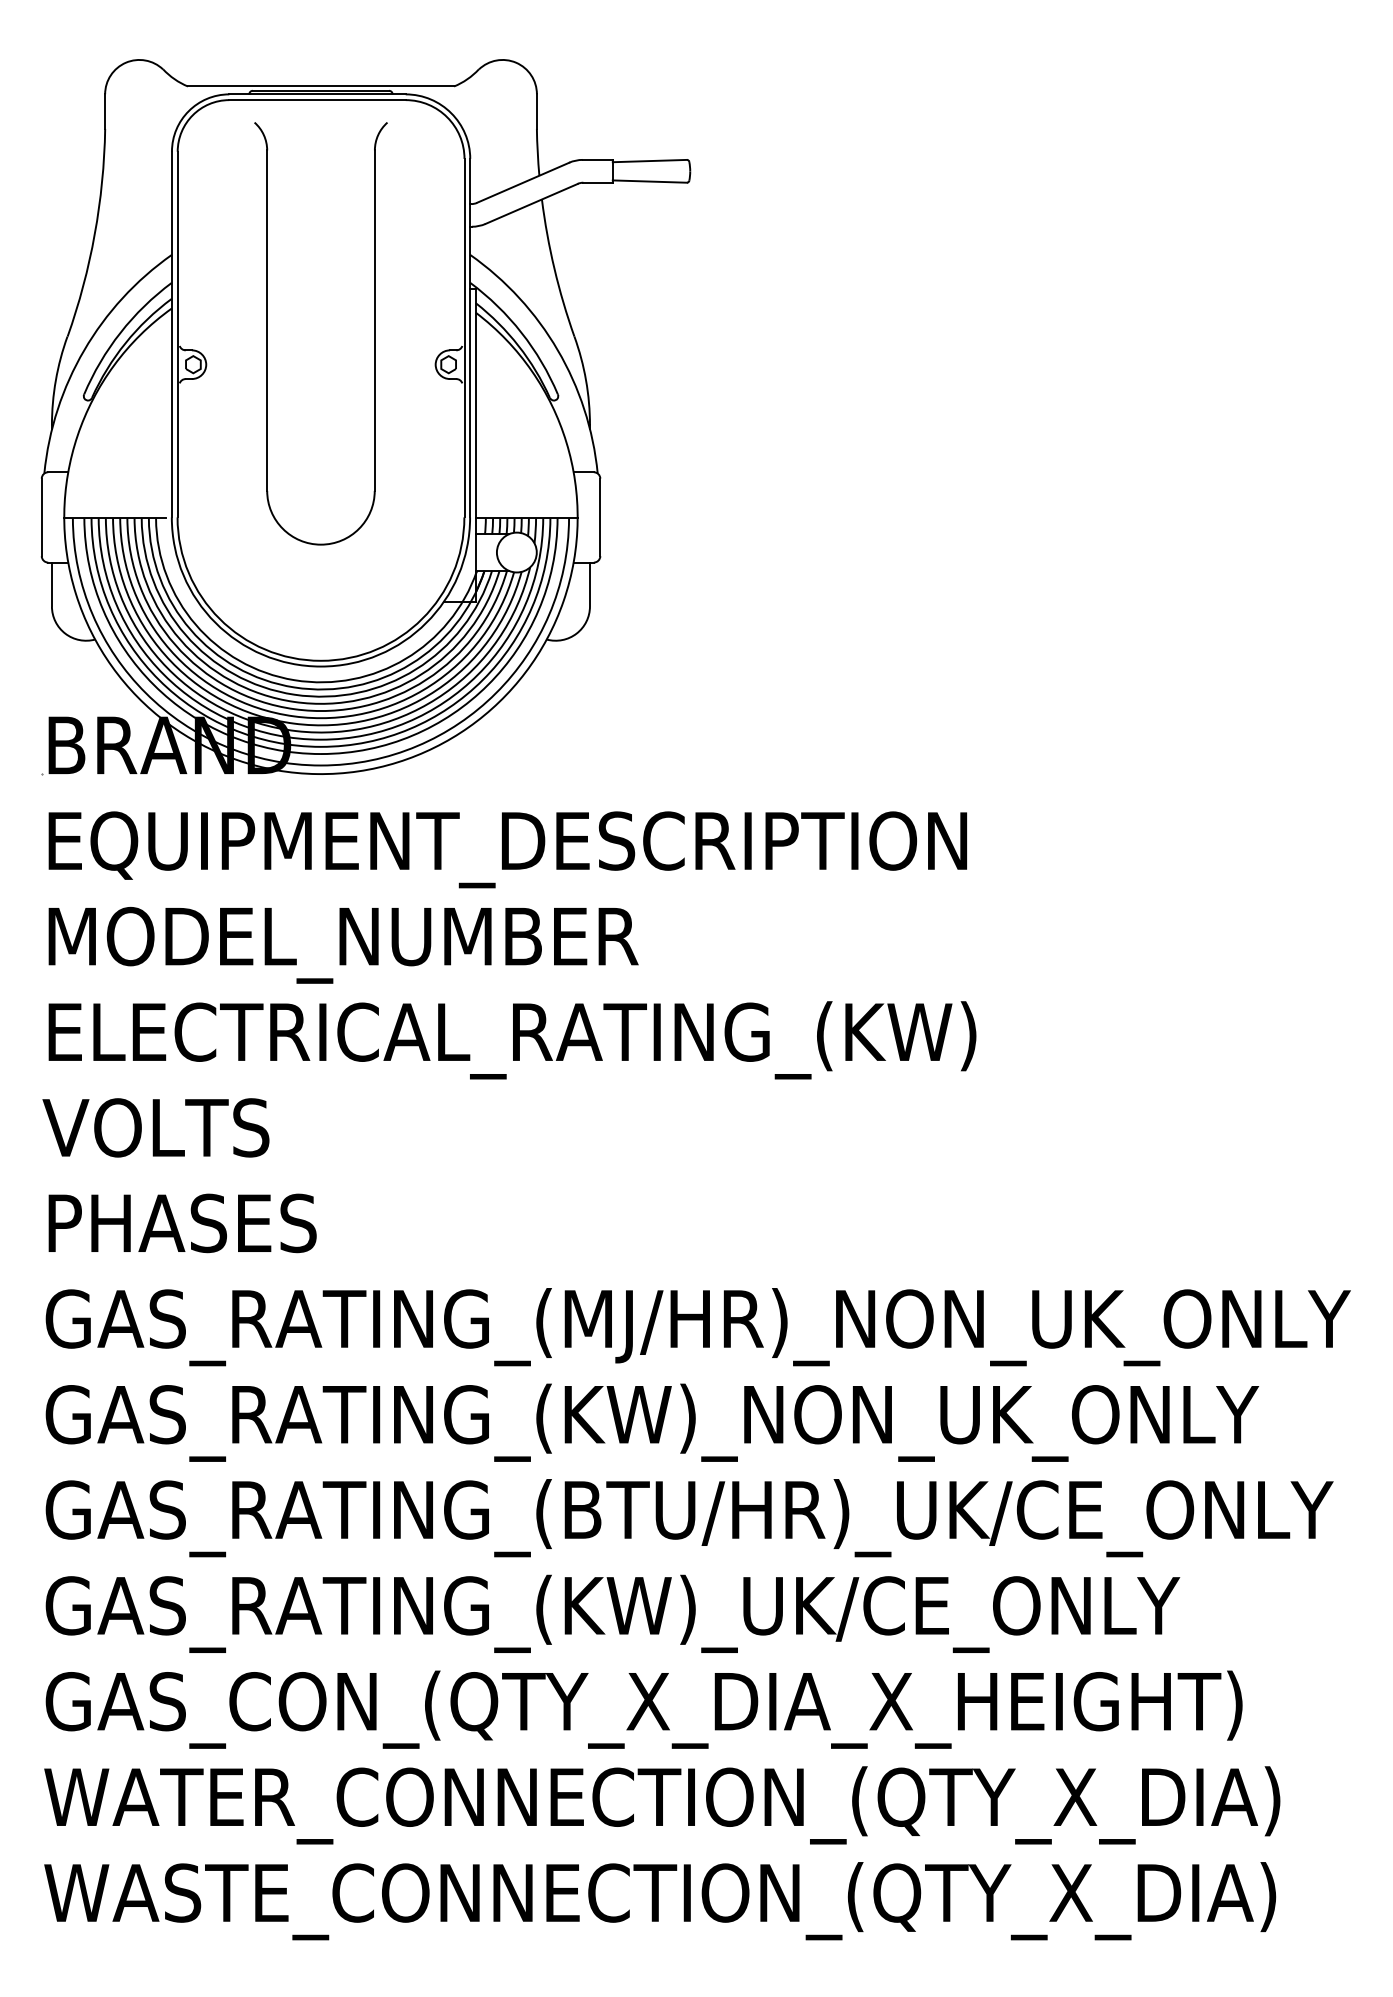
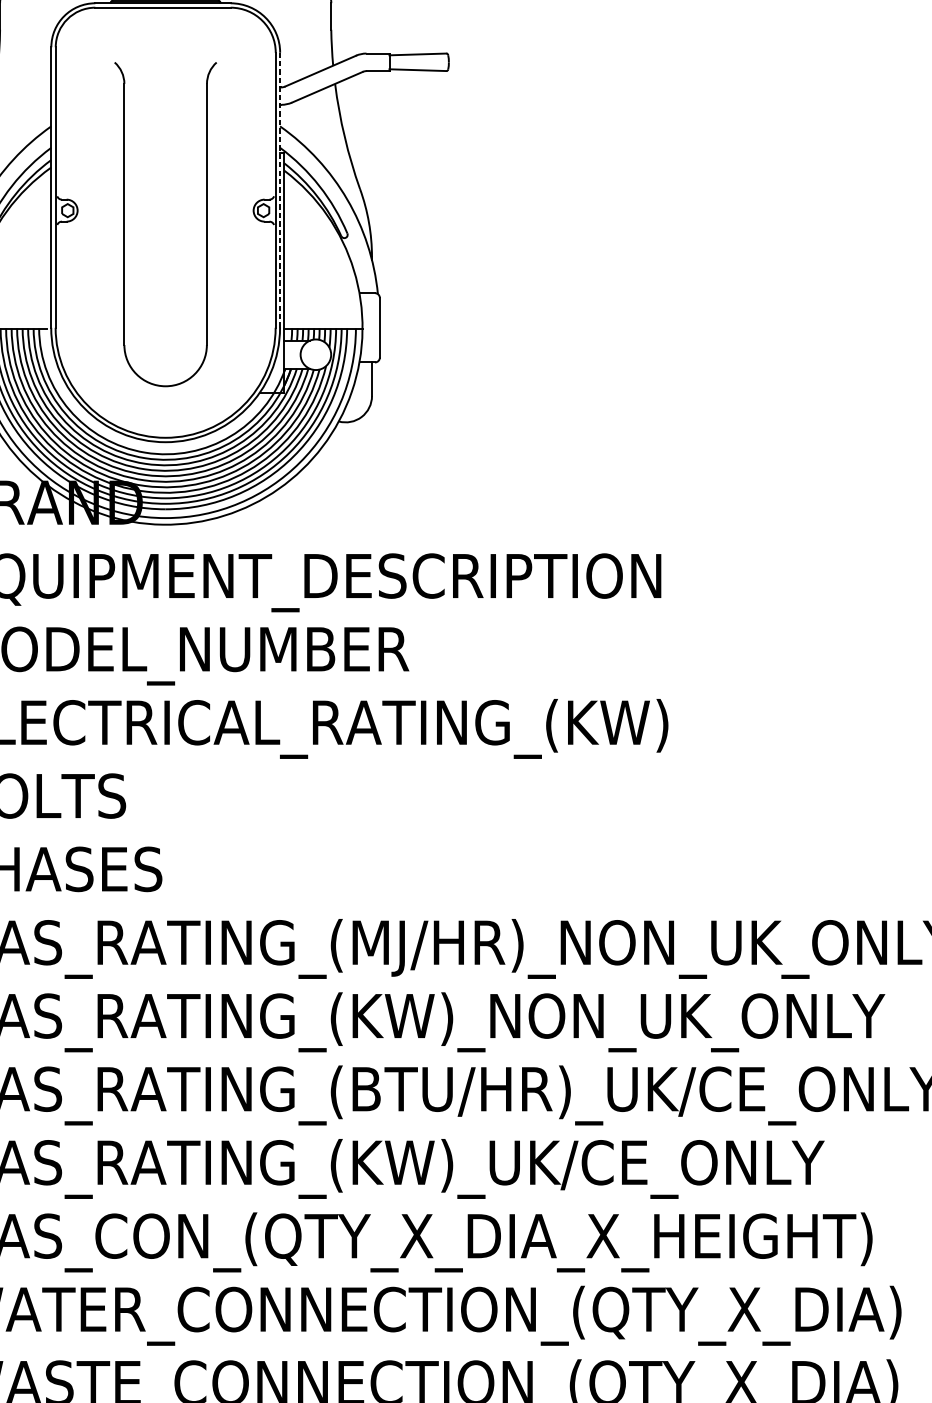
part: (267, 333) -> (124, 224), moved
line: (470, 337) -> (280, 189), solid -> dashed

